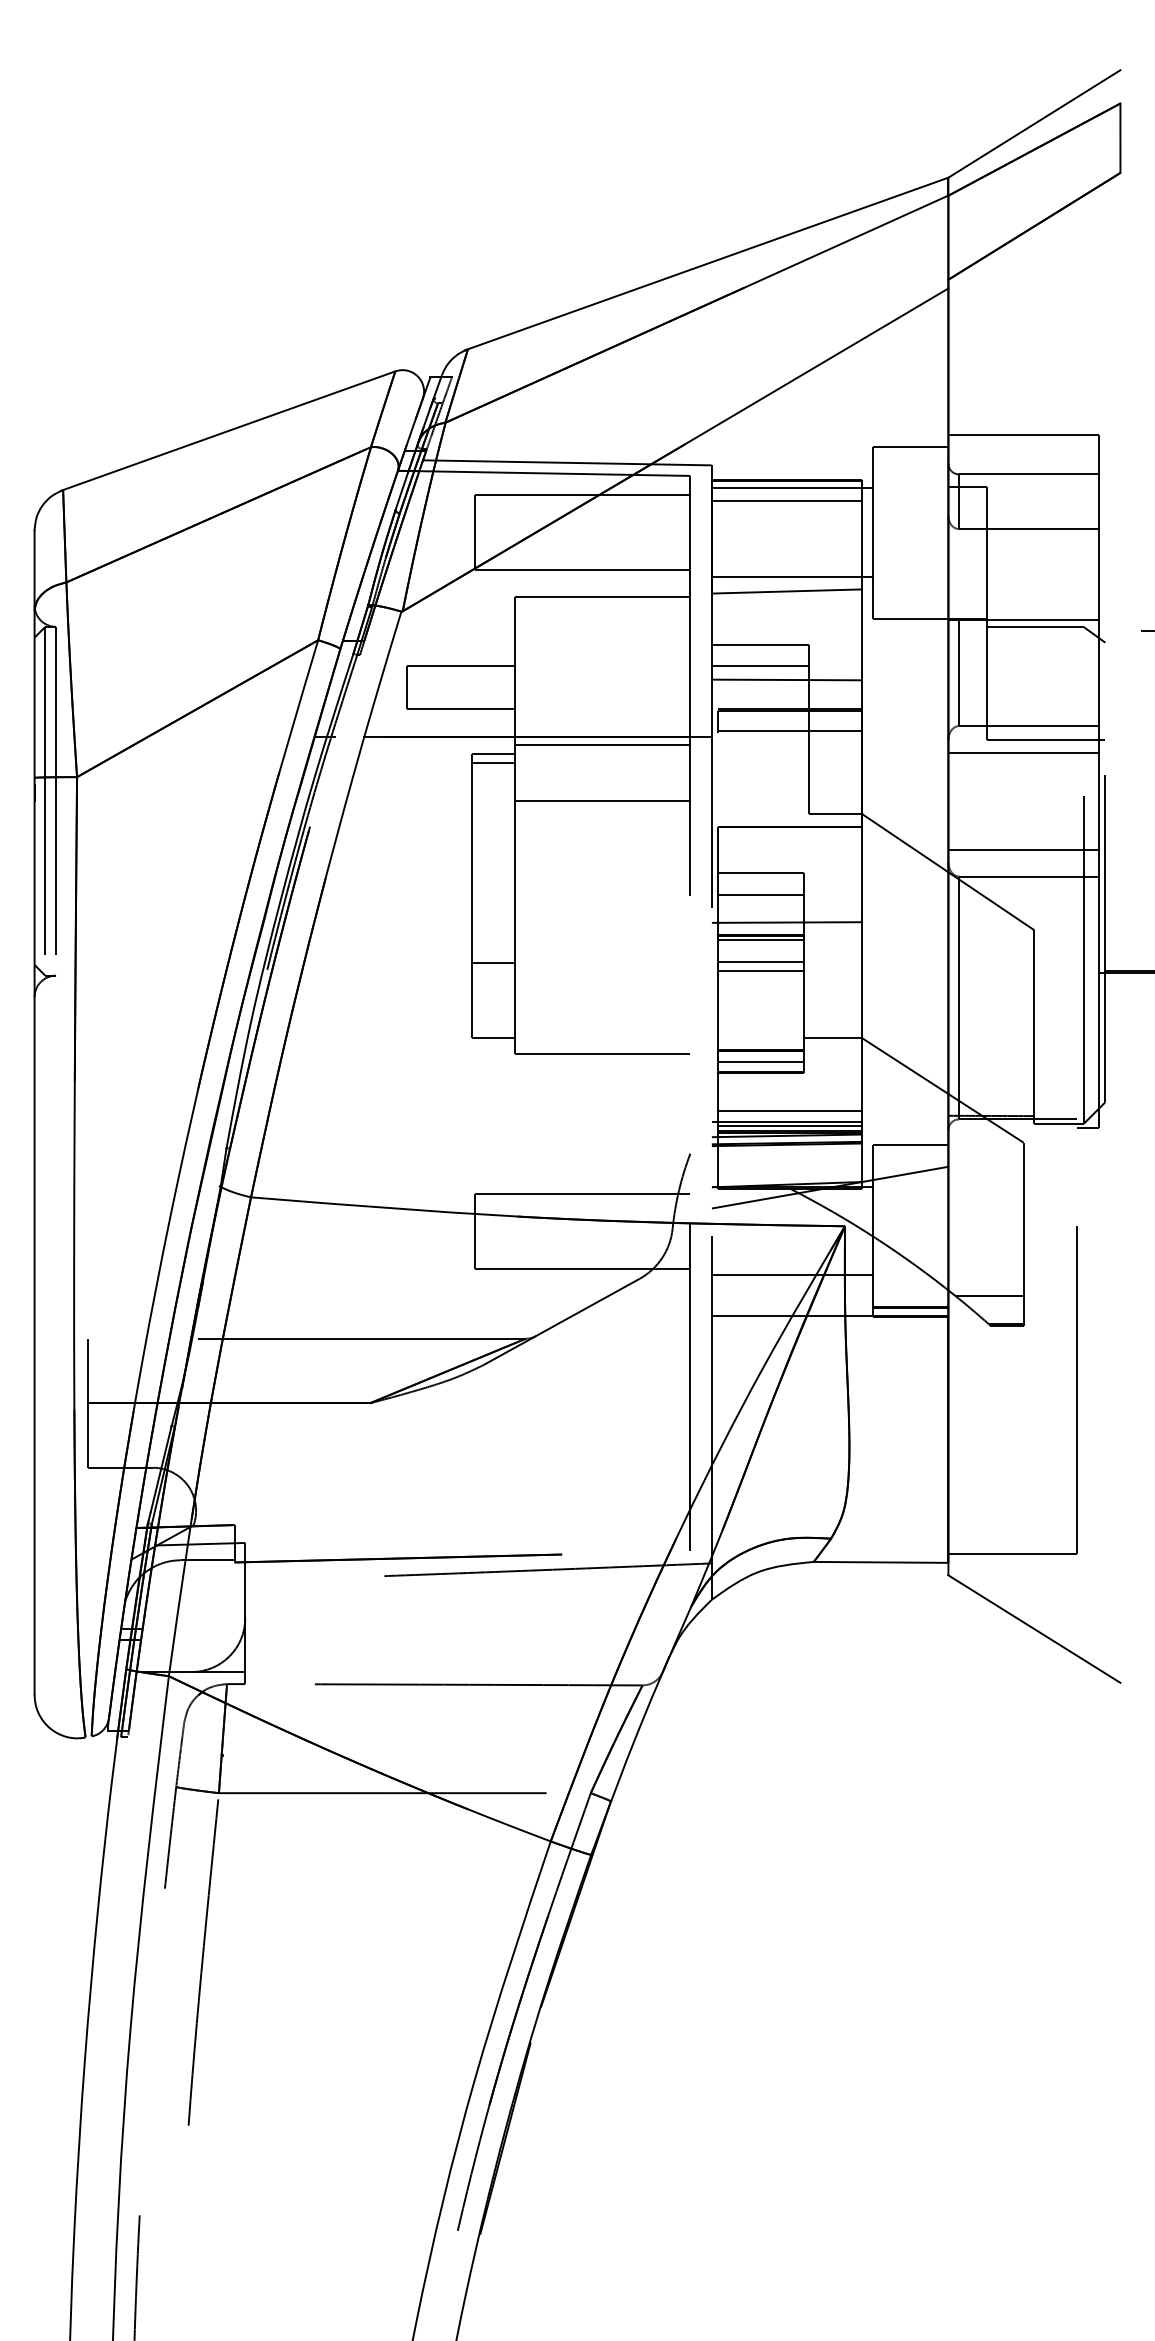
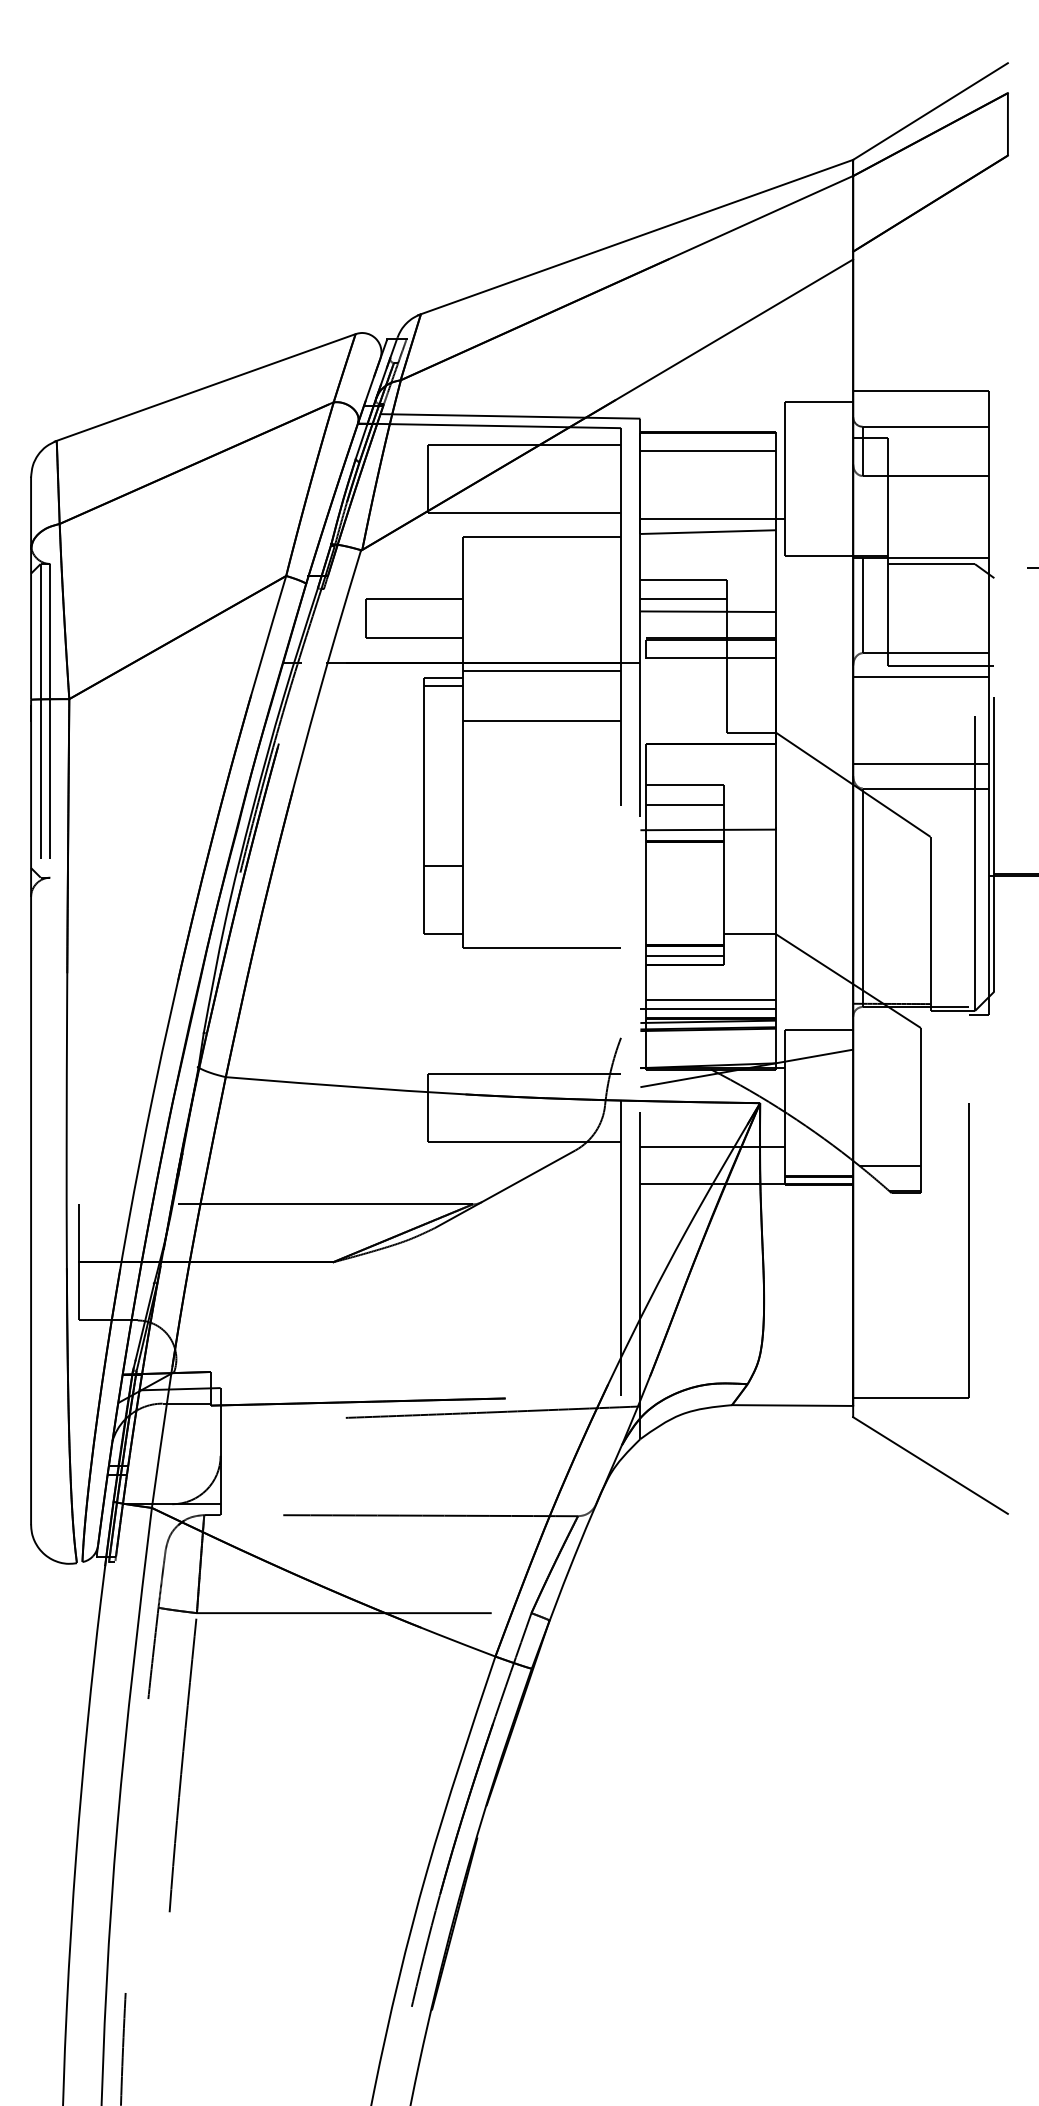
line: (792, 488) -> (712, 439), removed
line: (761, 939) -> (685, 845), removed
line: (761, 961) -> (685, 864), removed
line: (761, 971) -> (685, 873), removed
line: (790, 1126) -> (711, 1013), removed

